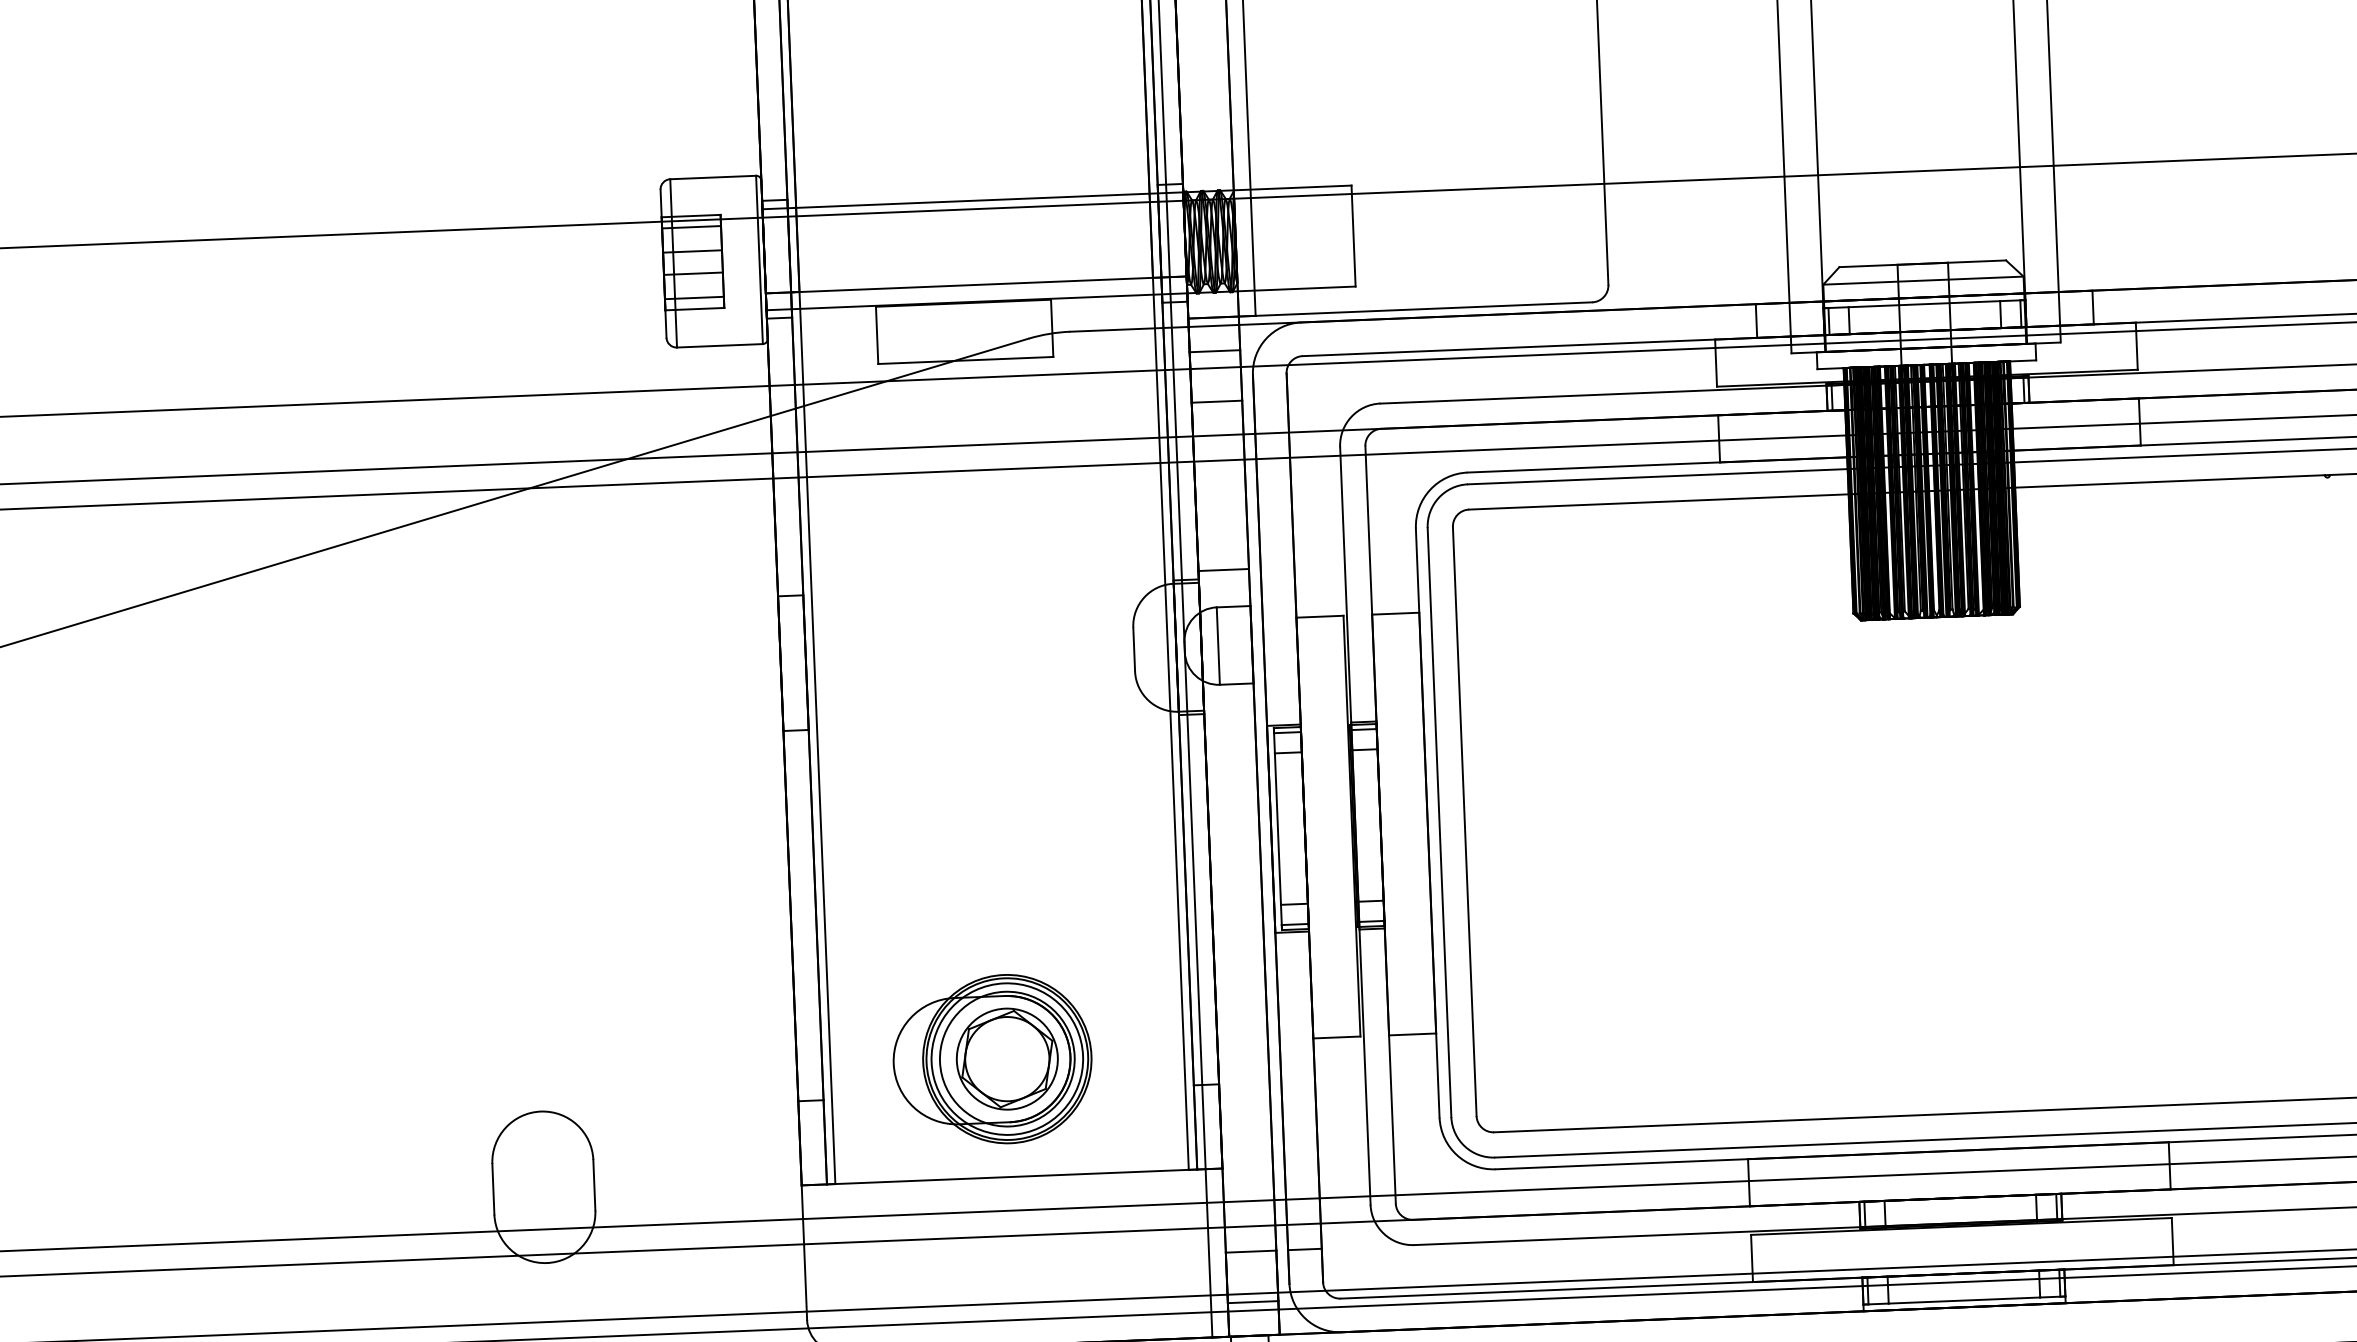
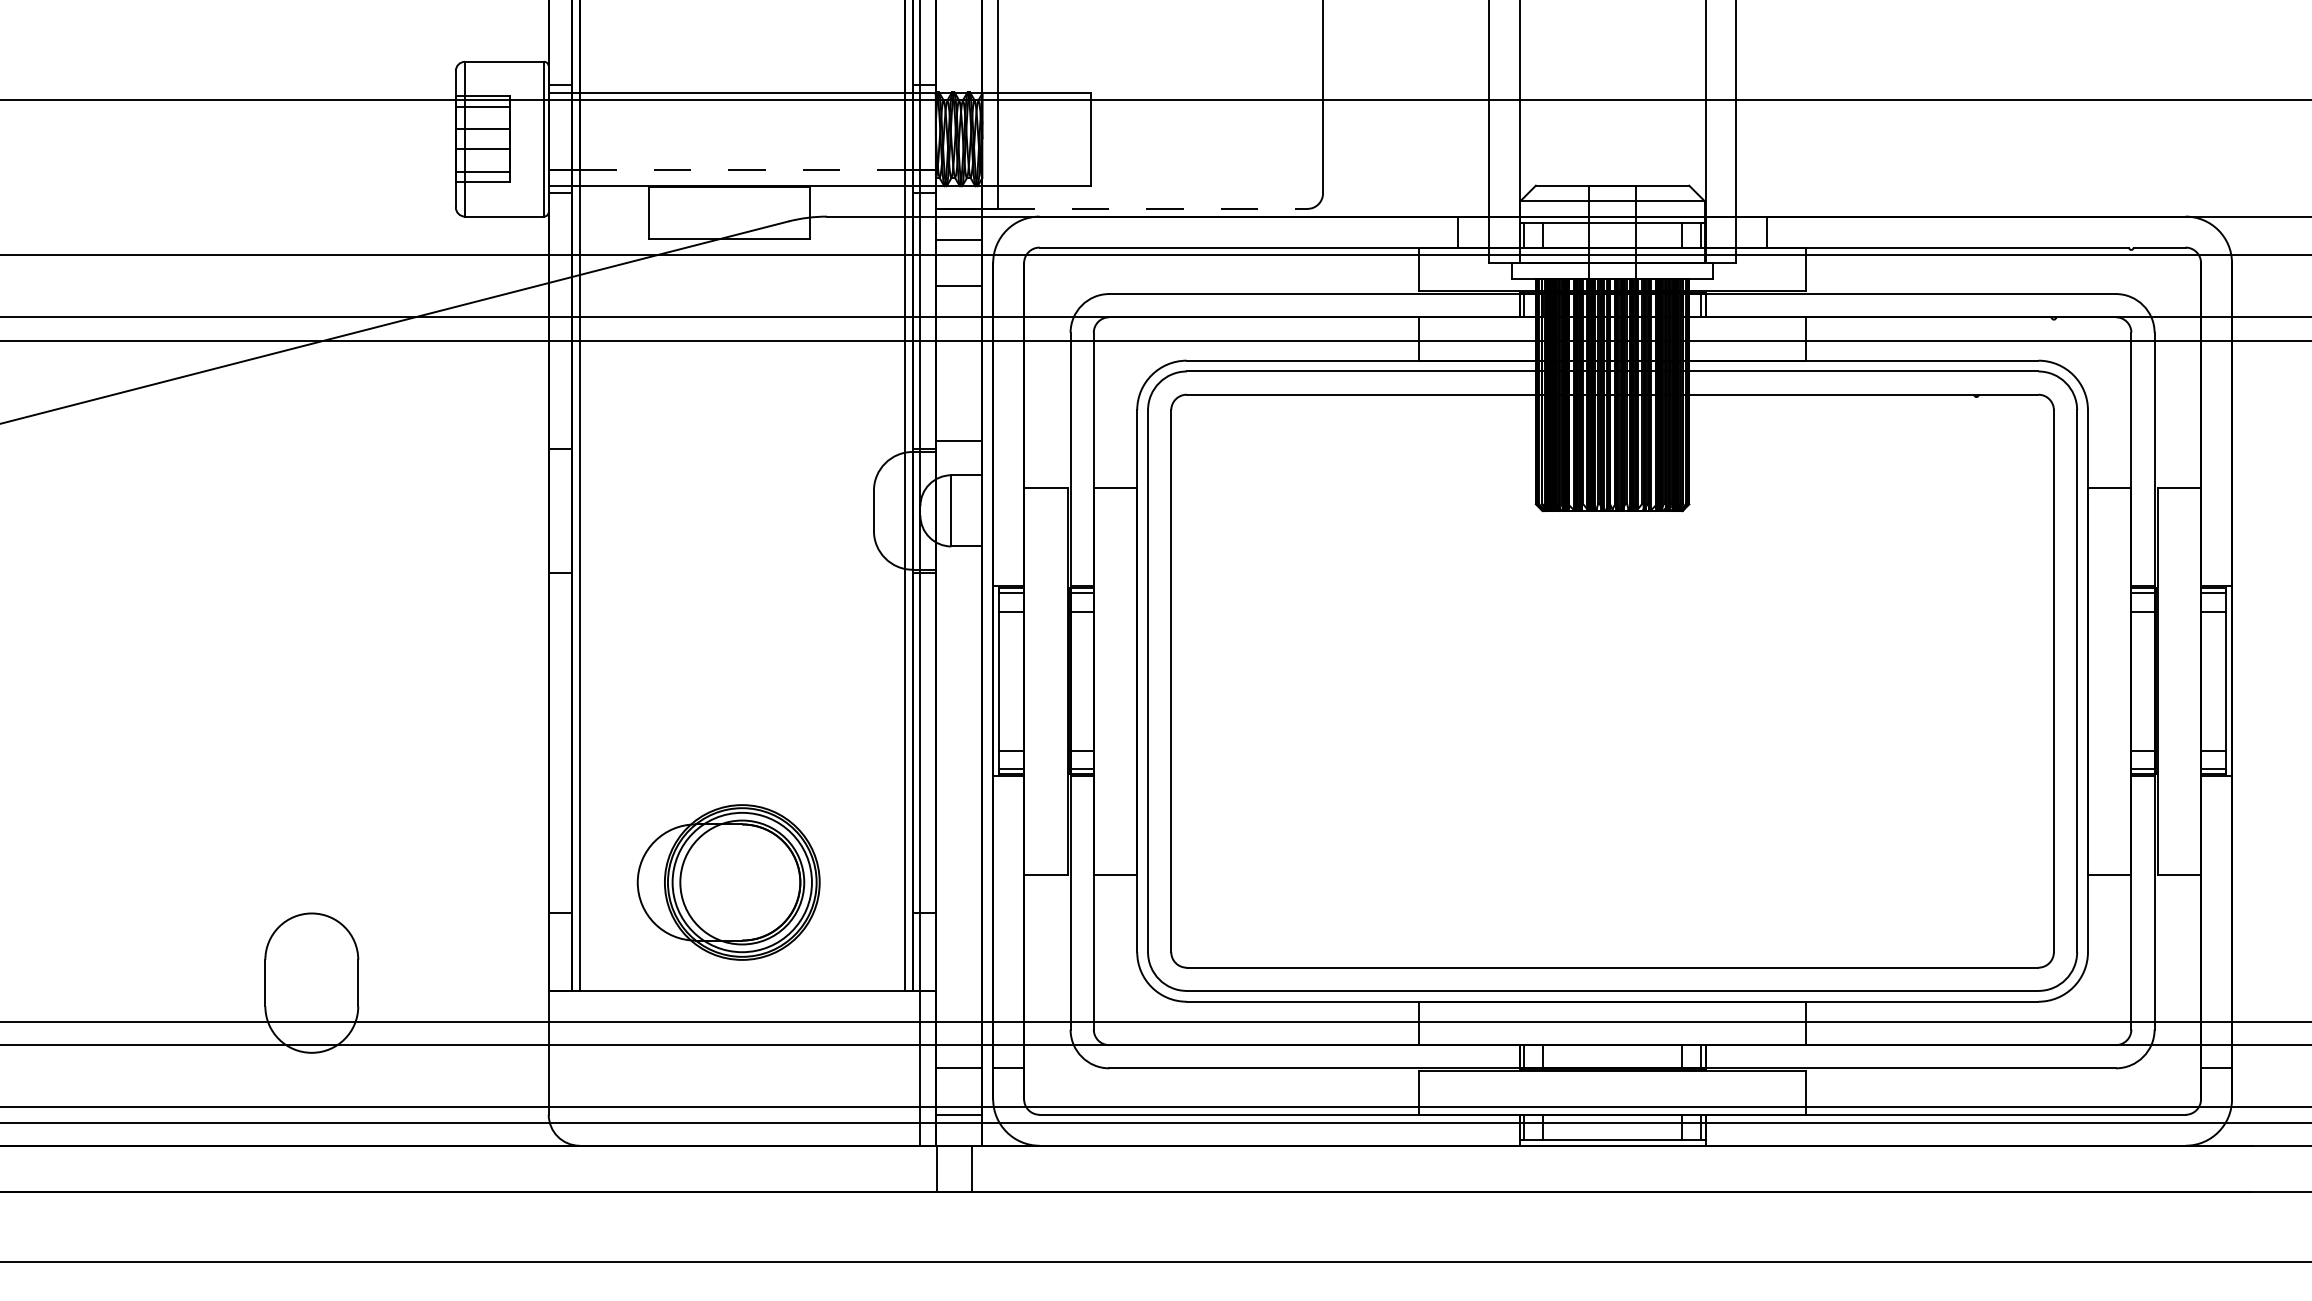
line: (976, 285) -> (742, 170), solid -> dashed
line: (1423, 308) -> (1152, 208), solid -> dashed
part: (1007, 1059) -> (742, 882), removed

